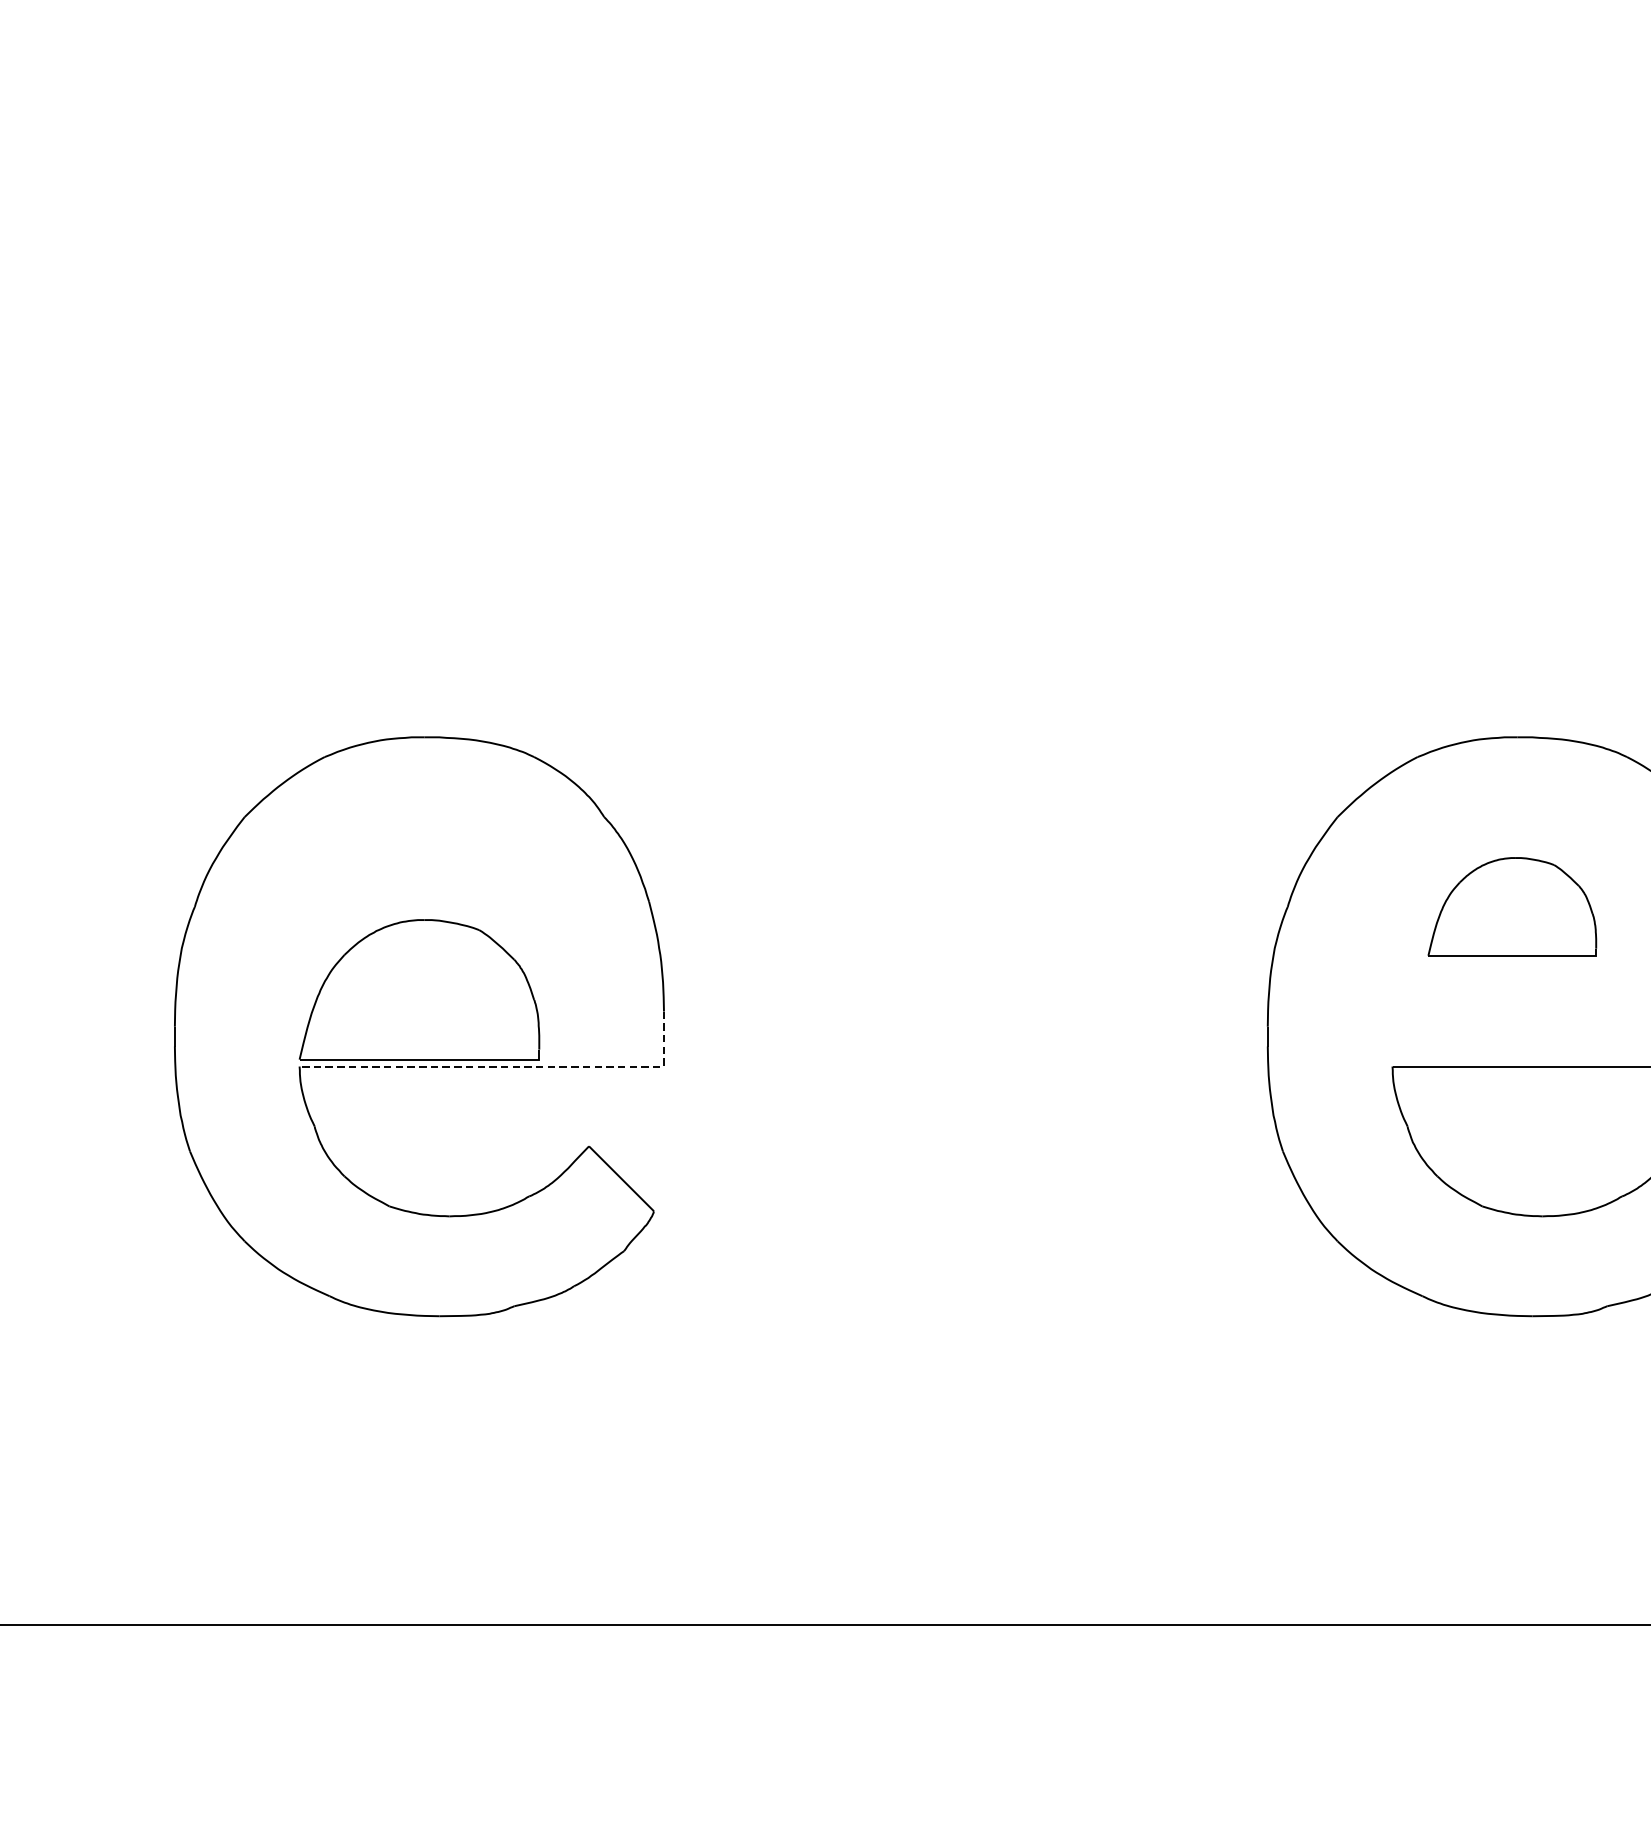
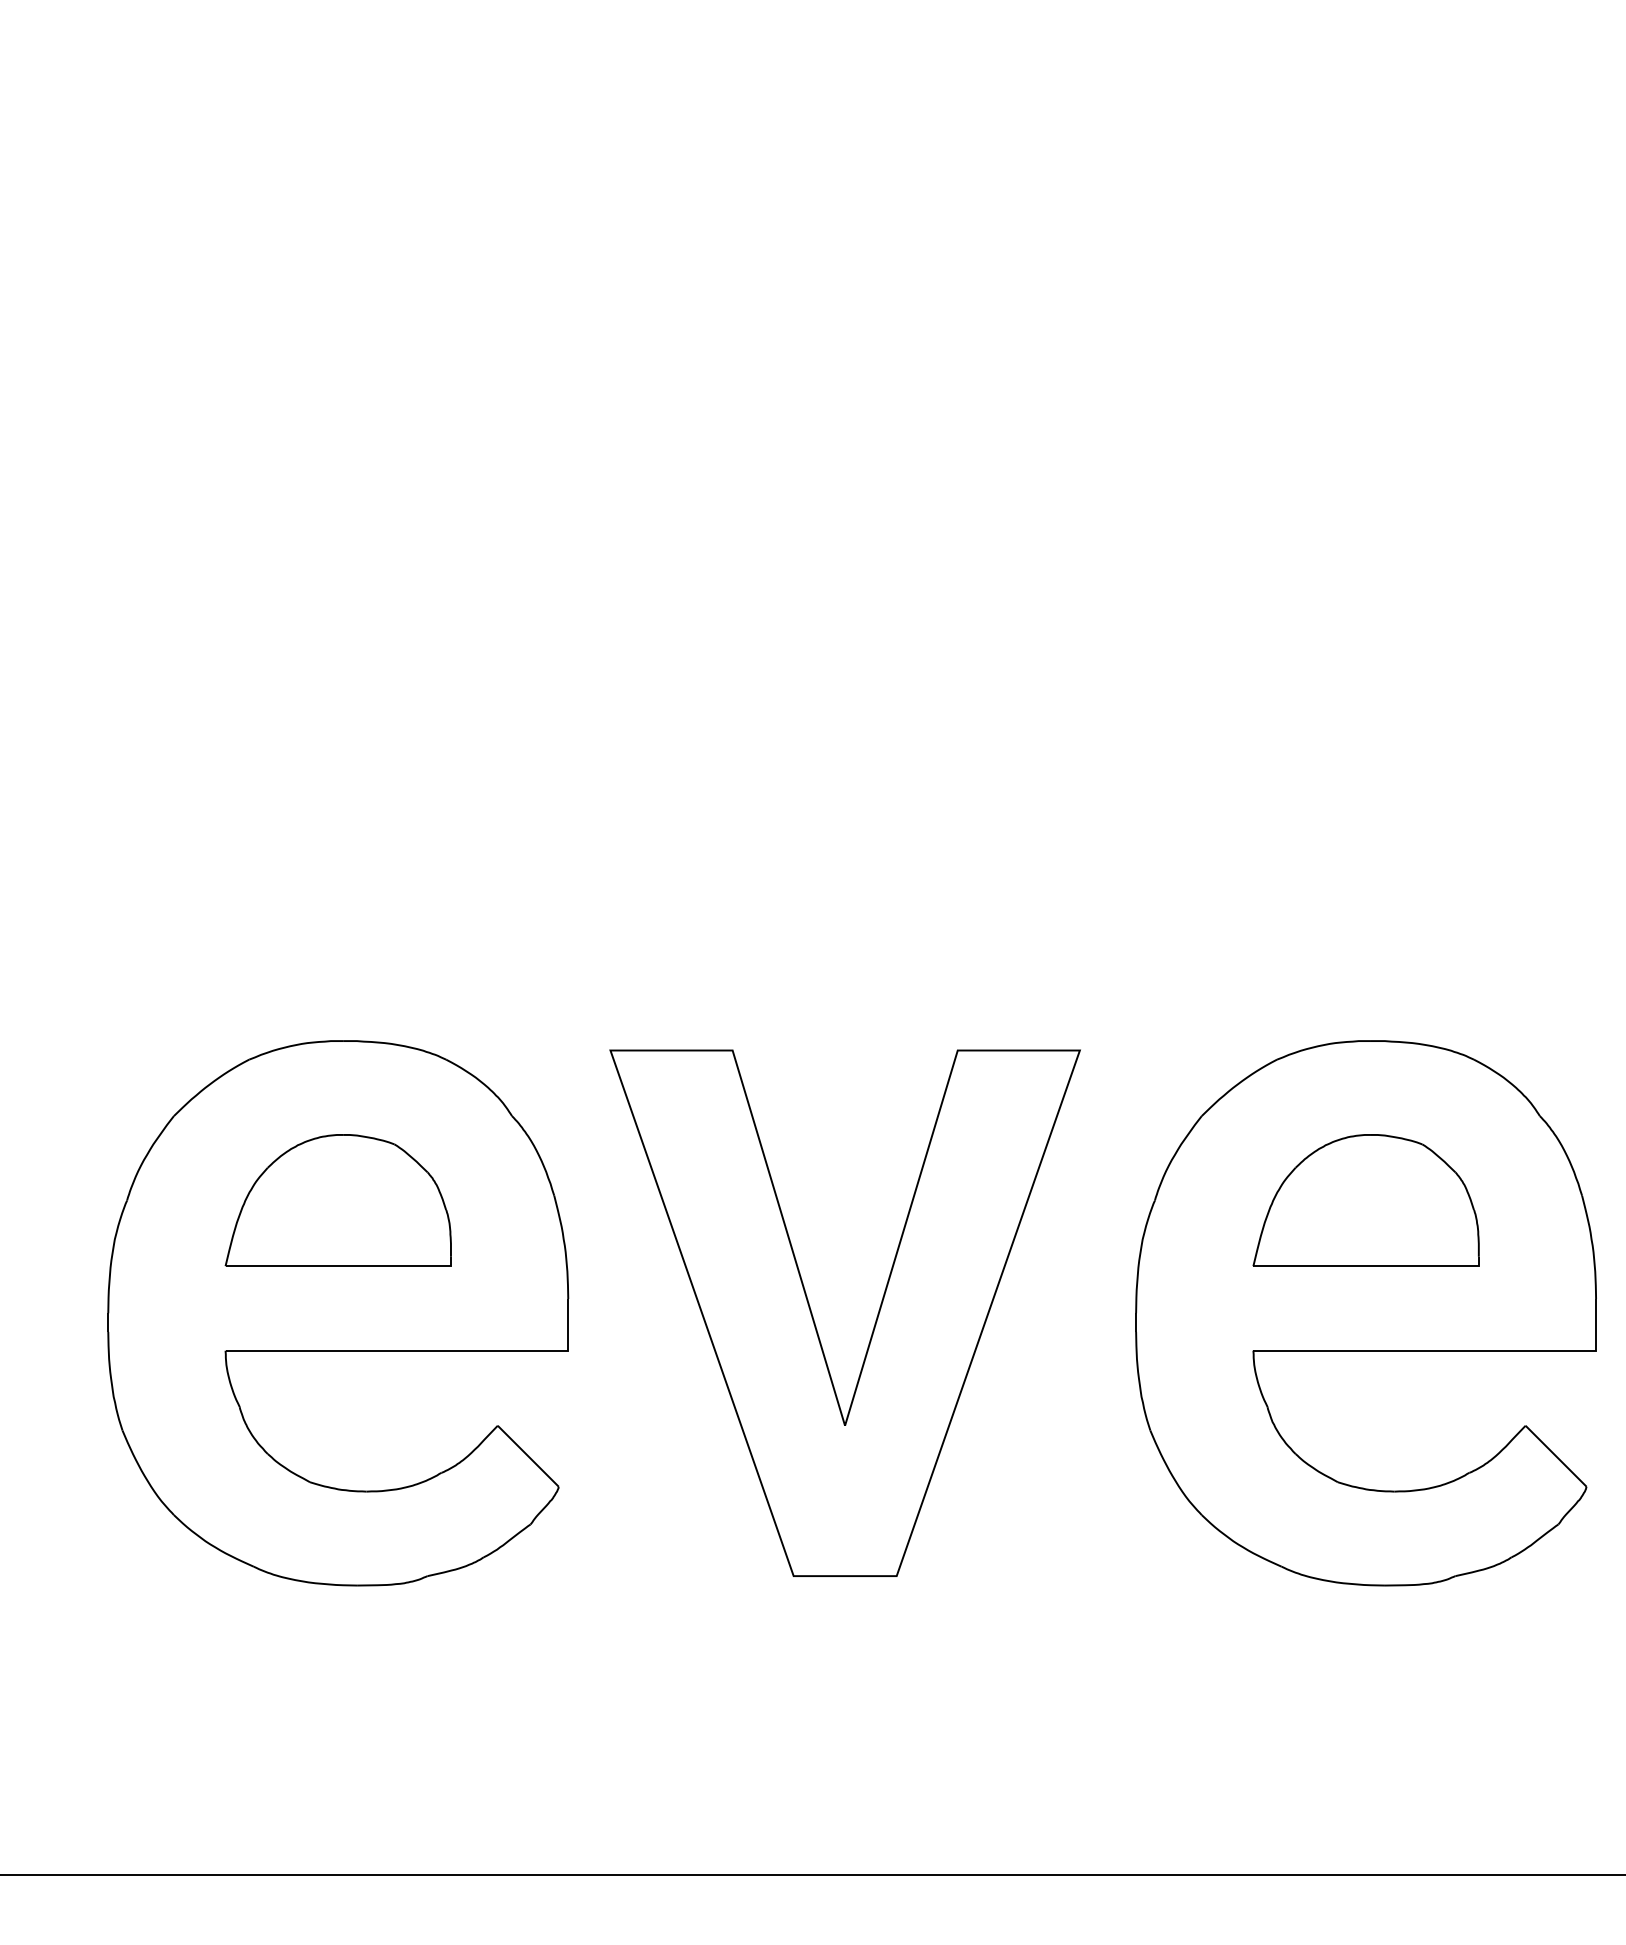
part: (1511, 906) -> (1365, 1200), size x1.43
part: (418, 989) -> (337, 1200), moved
part: (926, 1036) -> (815, 1322), added
line: (510, 1066) -> (423, 1350), dashed -> solid

